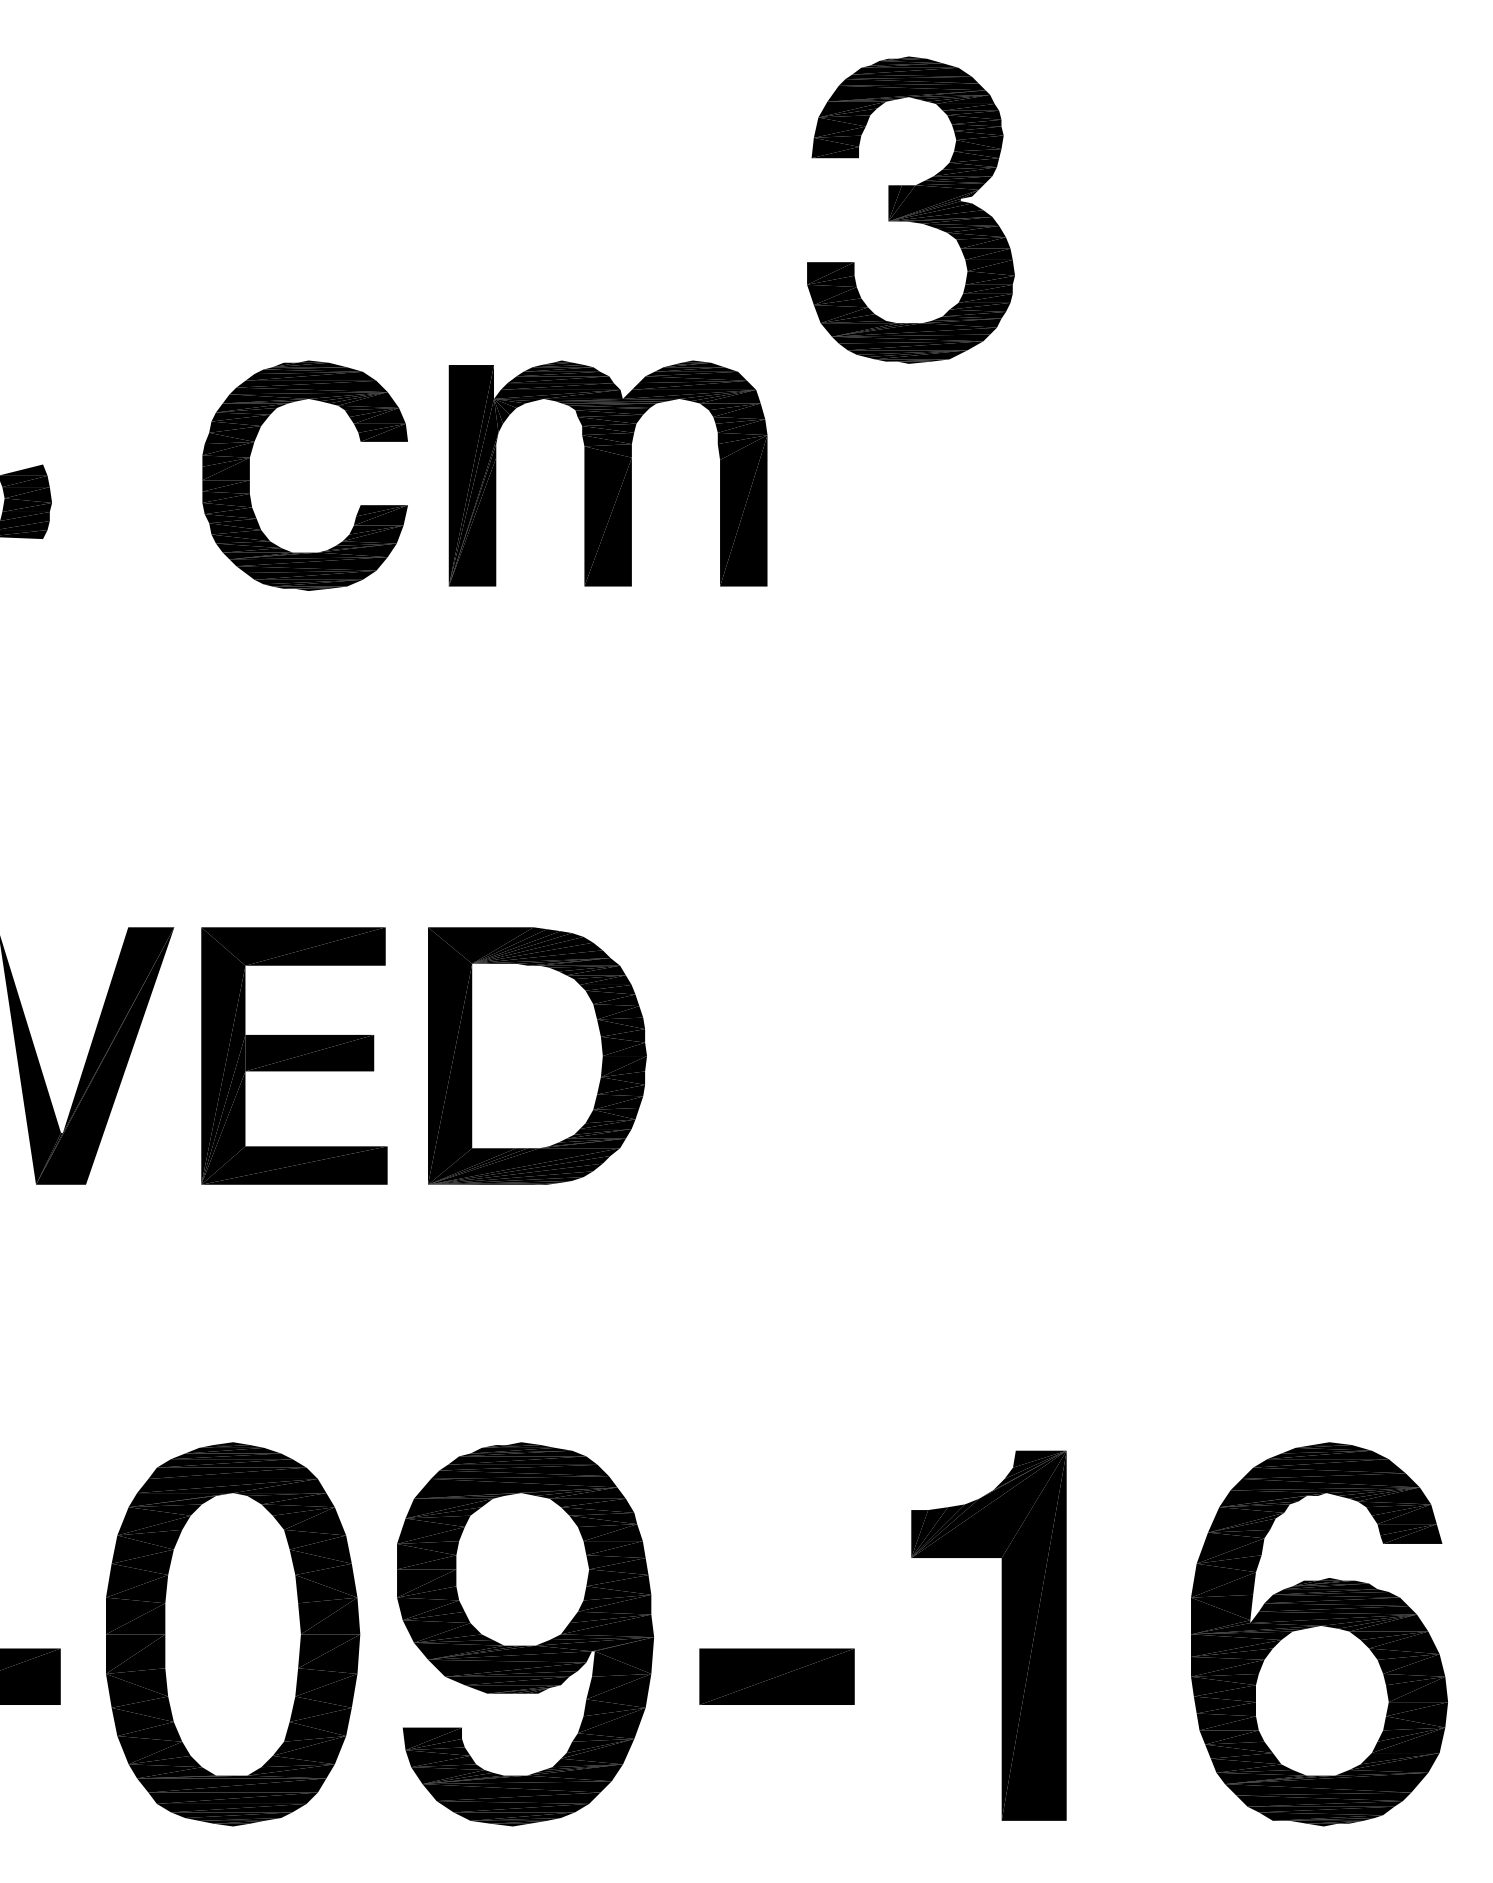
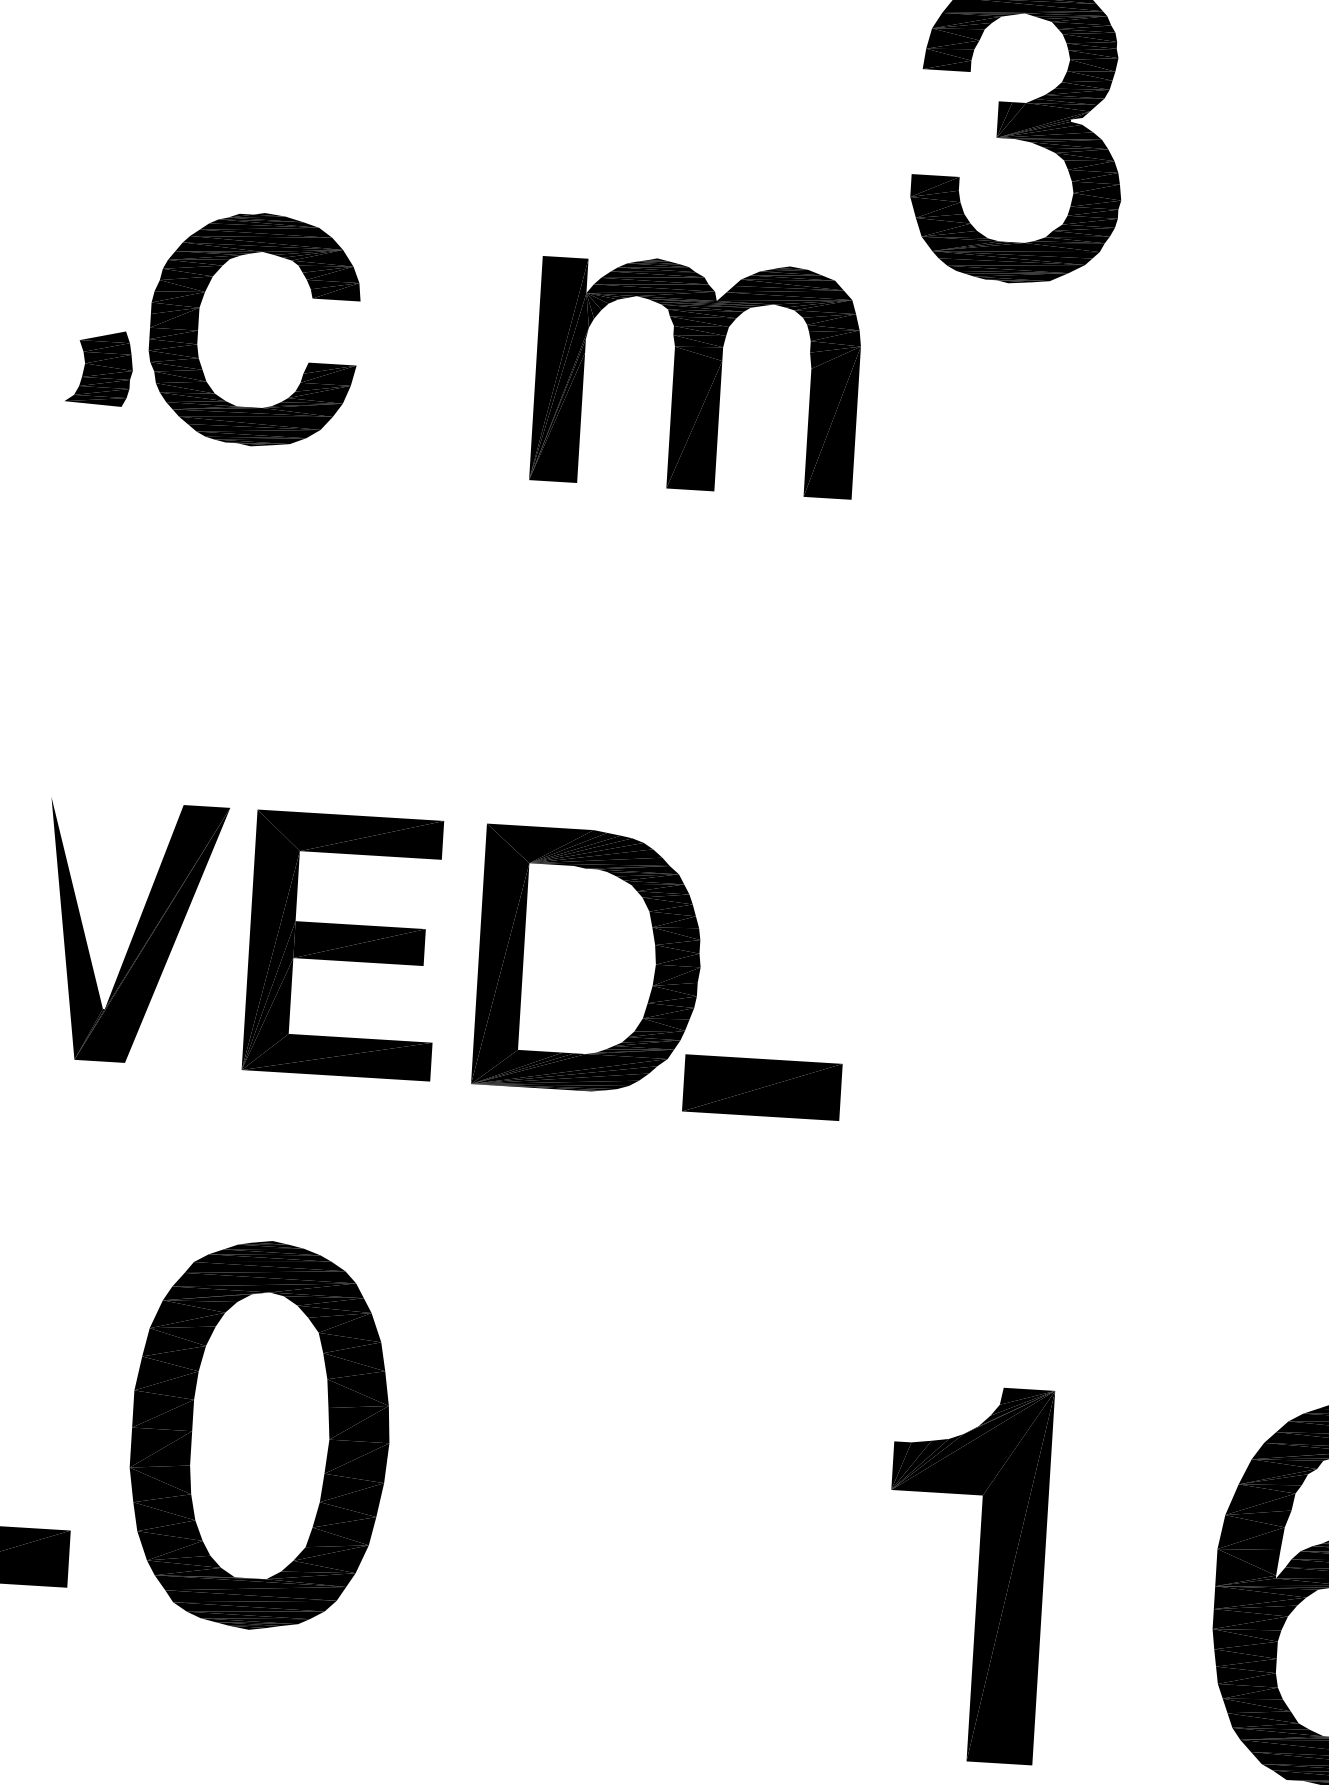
part: (249, 475) -> (197, 325), moved
part: (233, 1634) -> (261, 1435), moved
part: (525, 1634) -> (541, 1545), removed
part: (1001, 1635) -> (977, 1573), moved
part: (776, 1676) -> (761, 1087), moved

